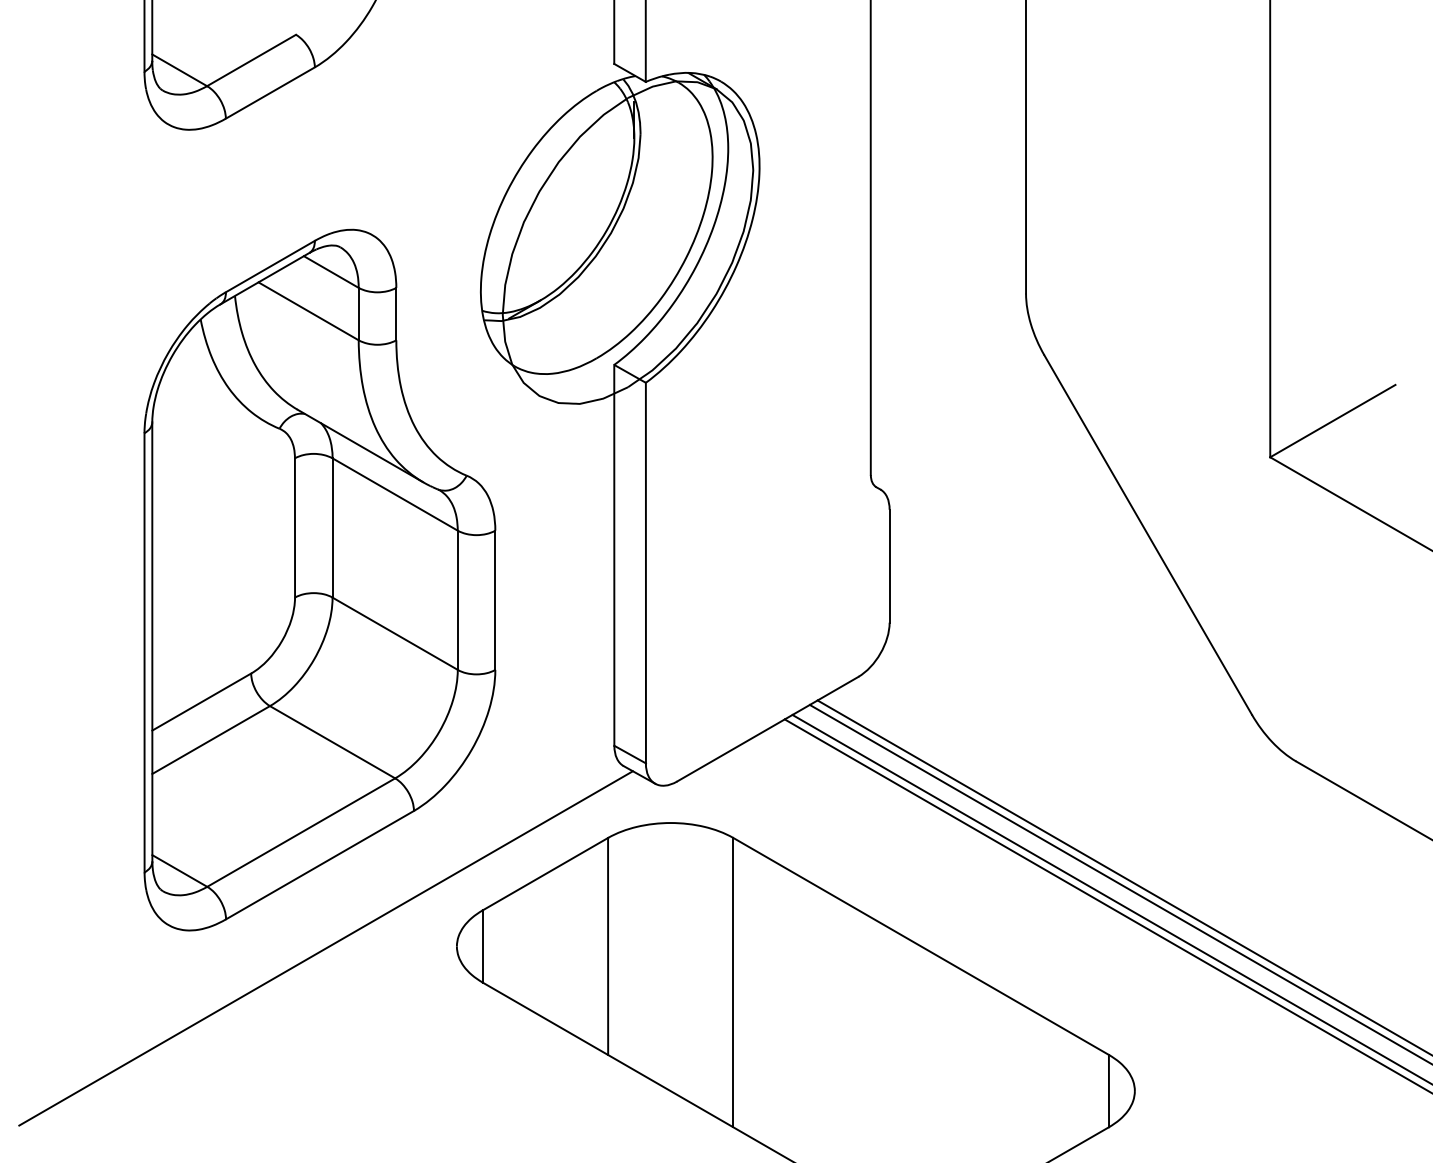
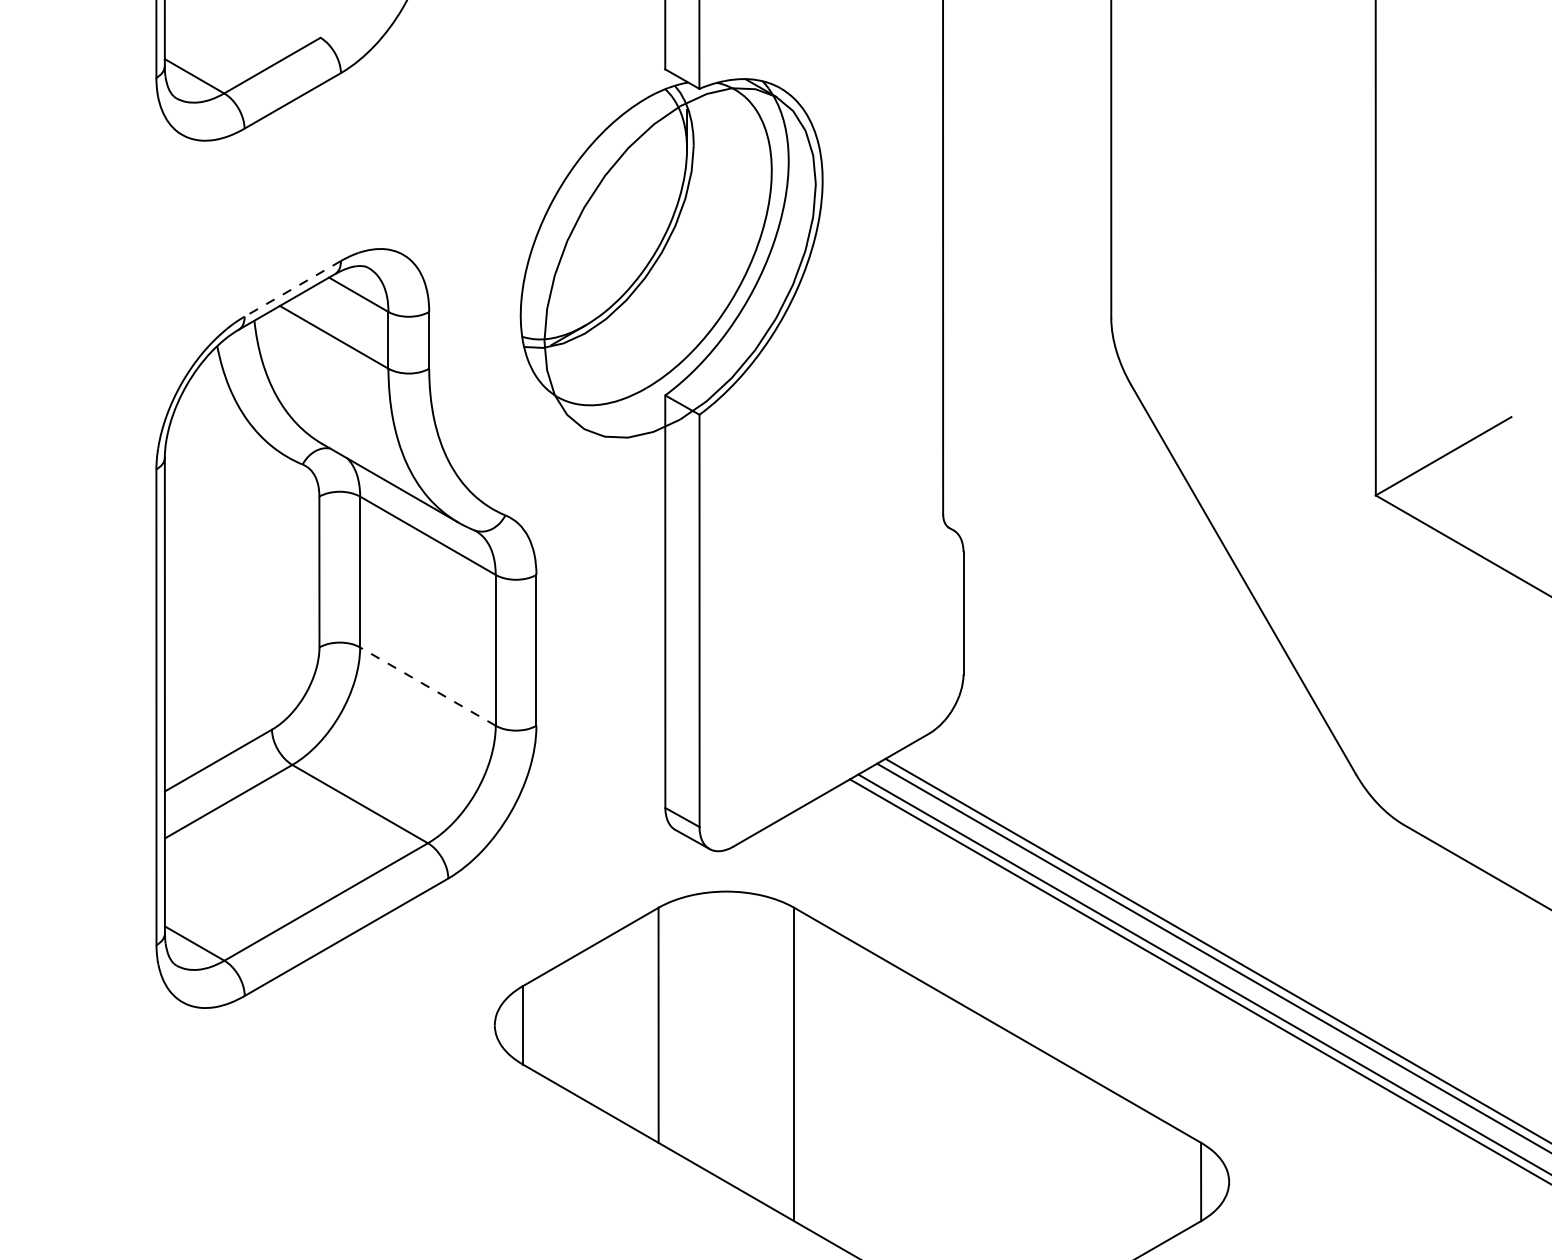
line: (270, 266) -> (292, 288), solid -> dashed
line: (394, 633) -> (427, 686), solid -> dashed
line: (325, 948) -> (352, 1027), removed

